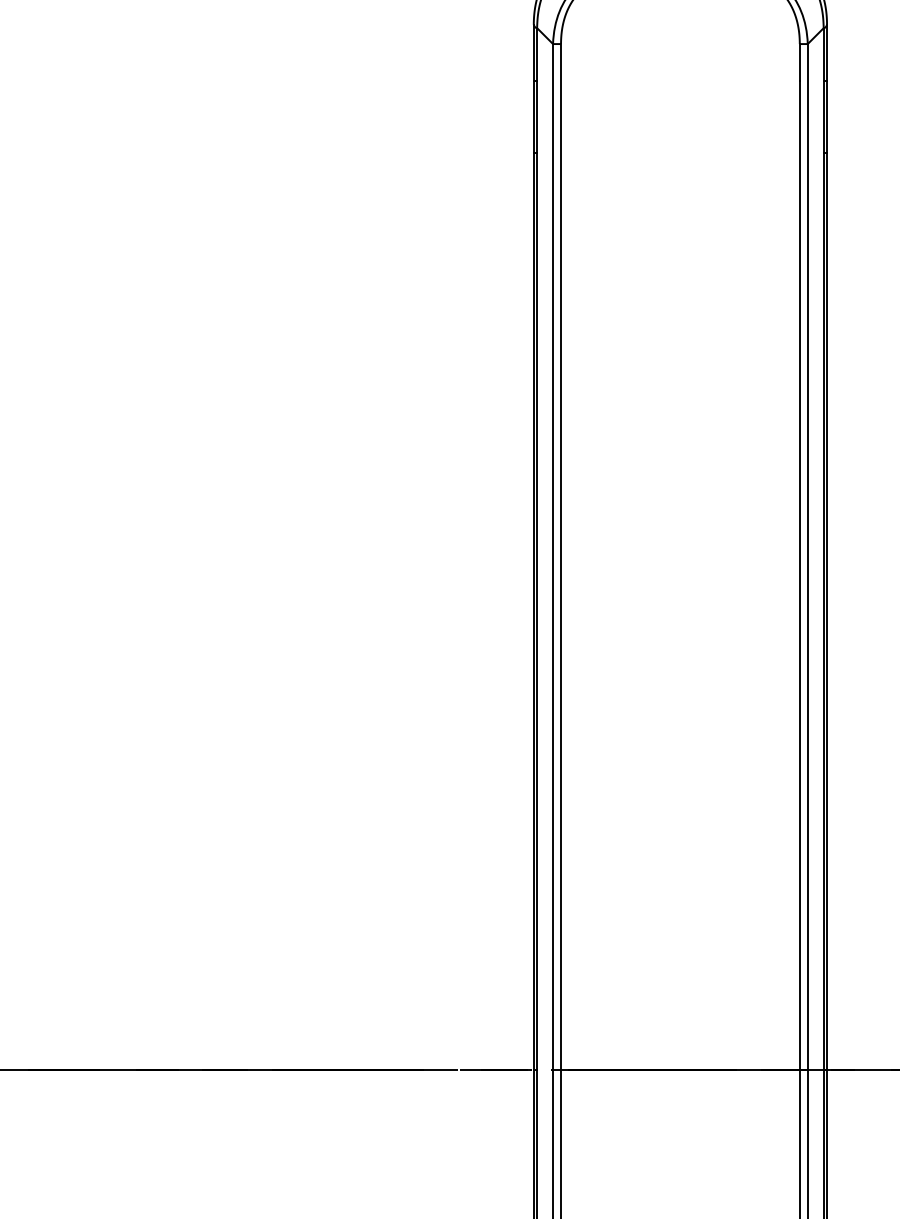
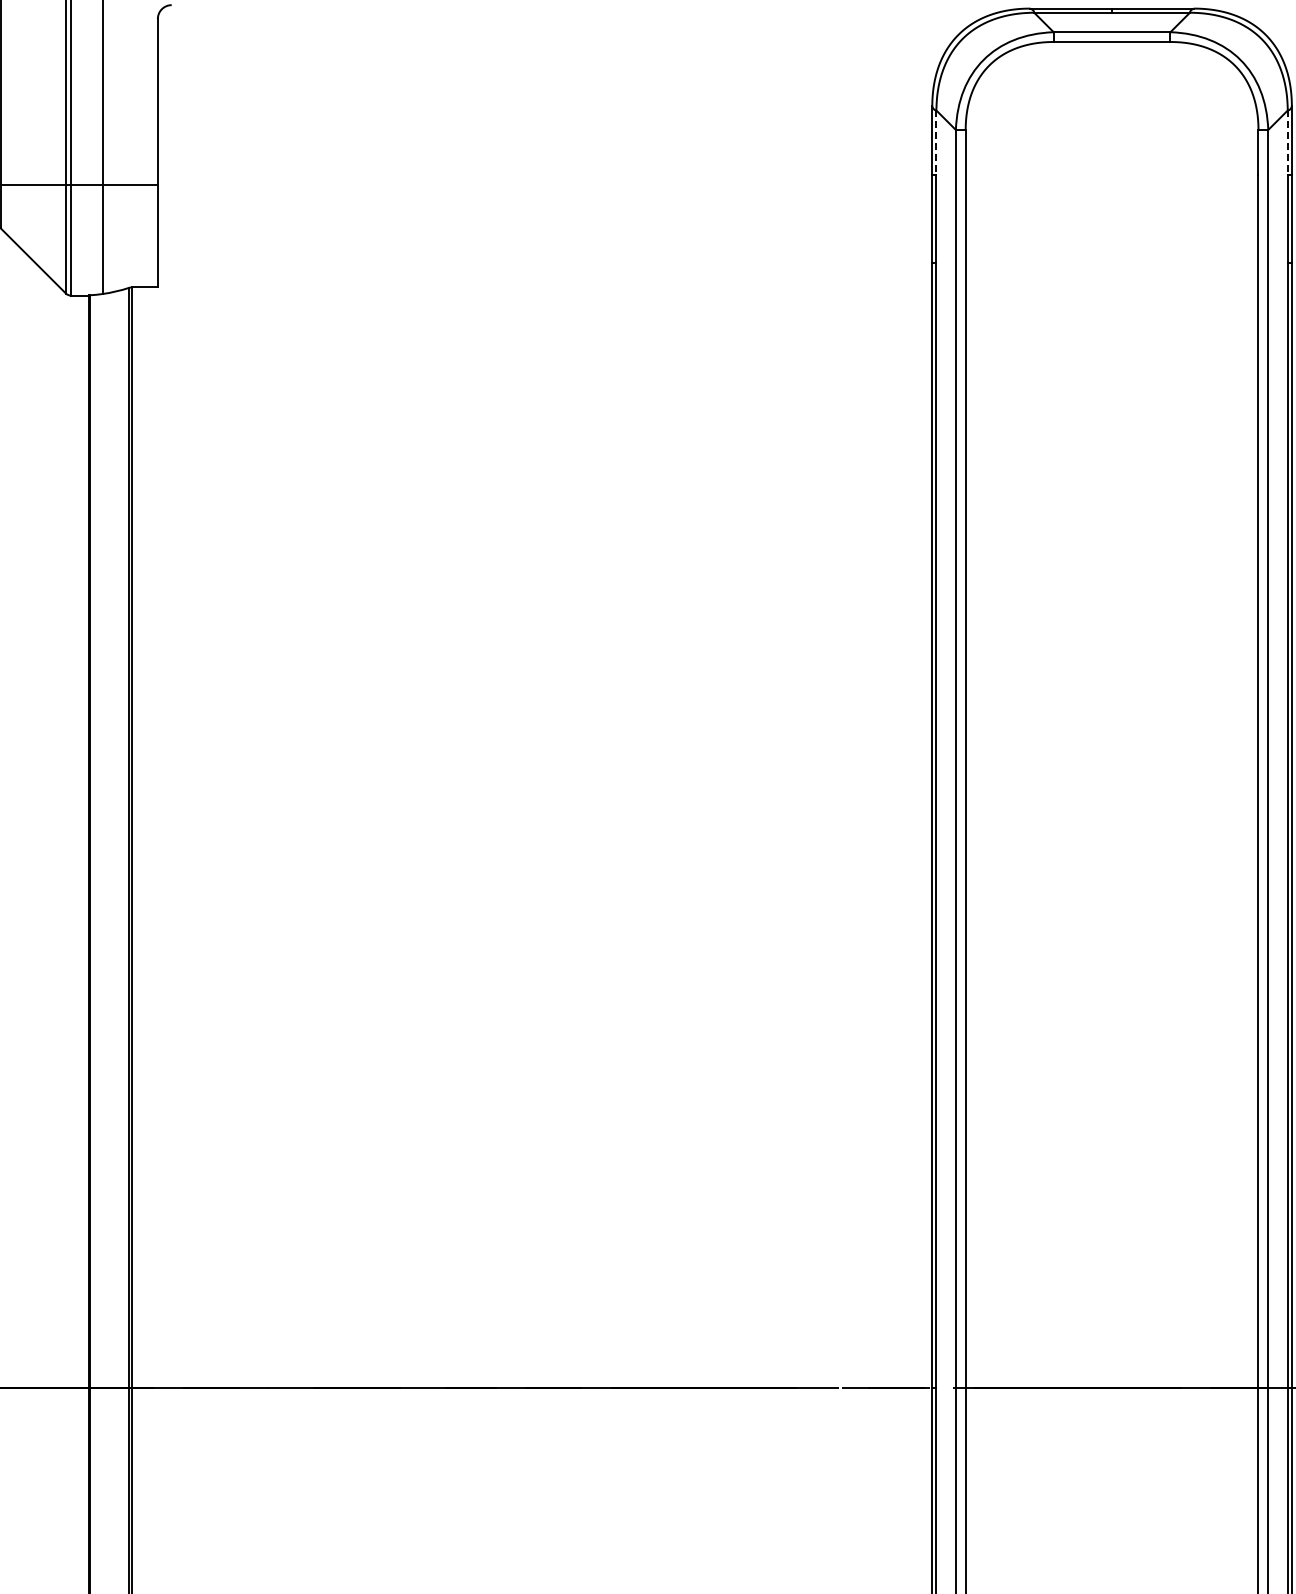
line: (537, 55) -> (936, 143), solid -> dashed
line: (823, 55) -> (1287, 143), solid -> dashed

